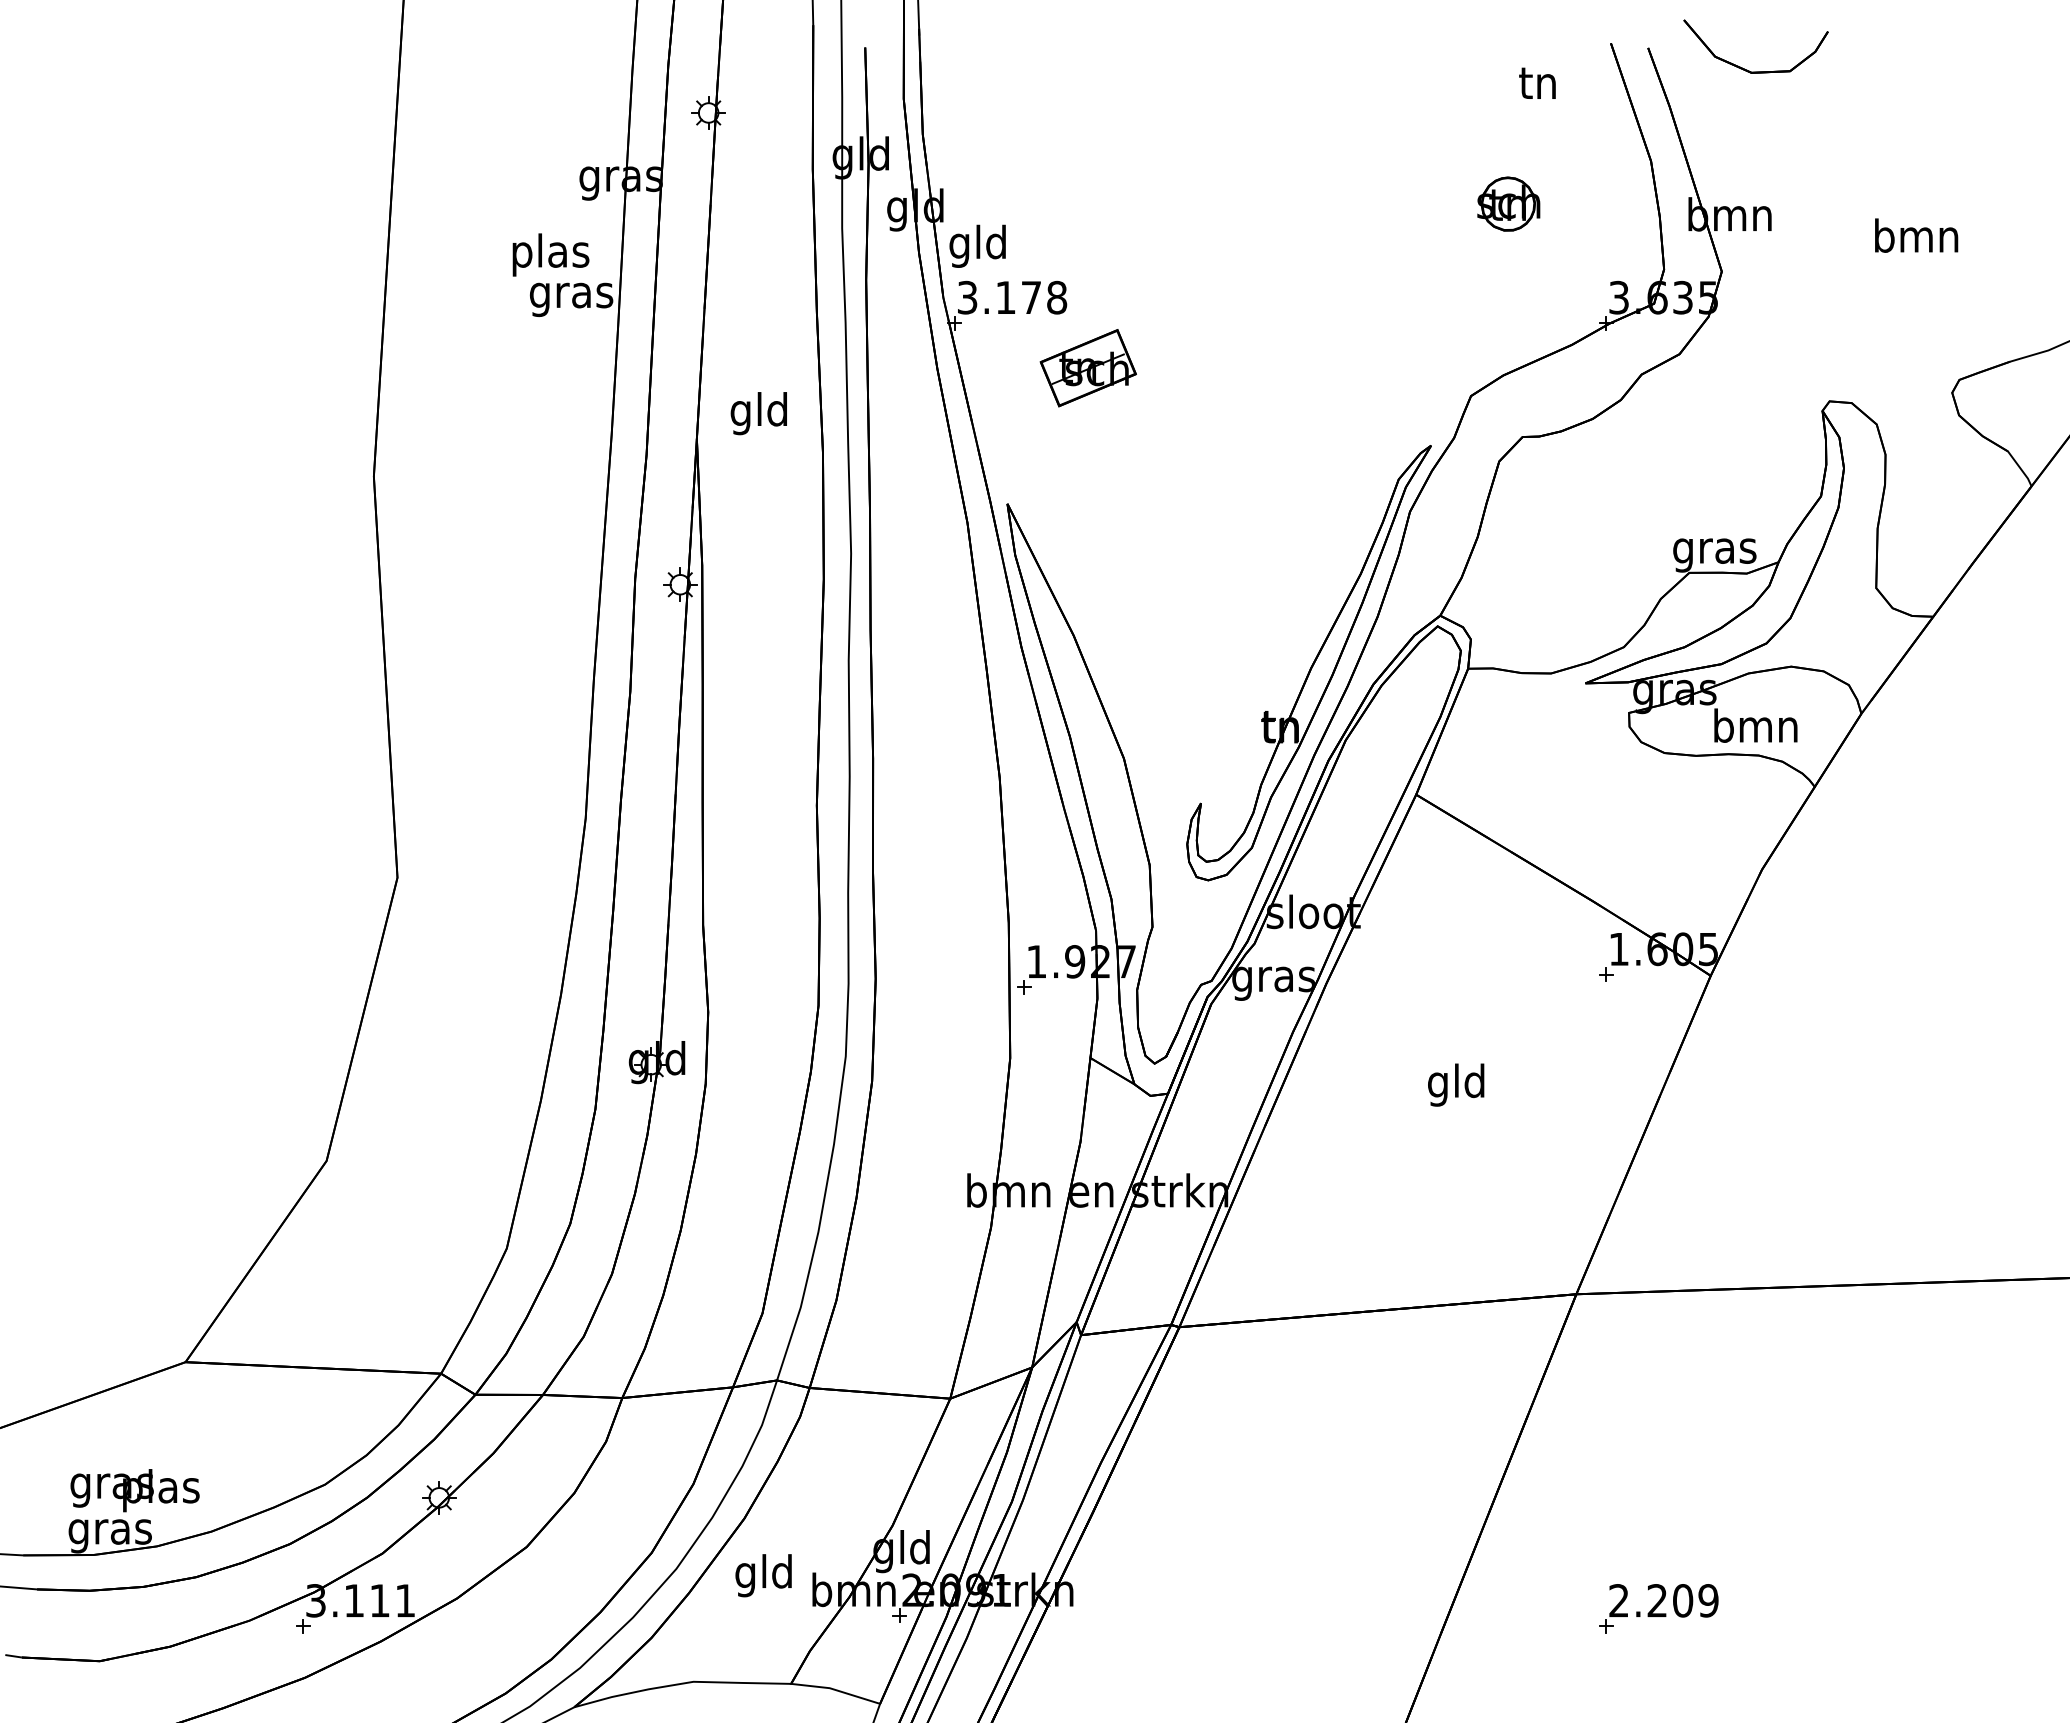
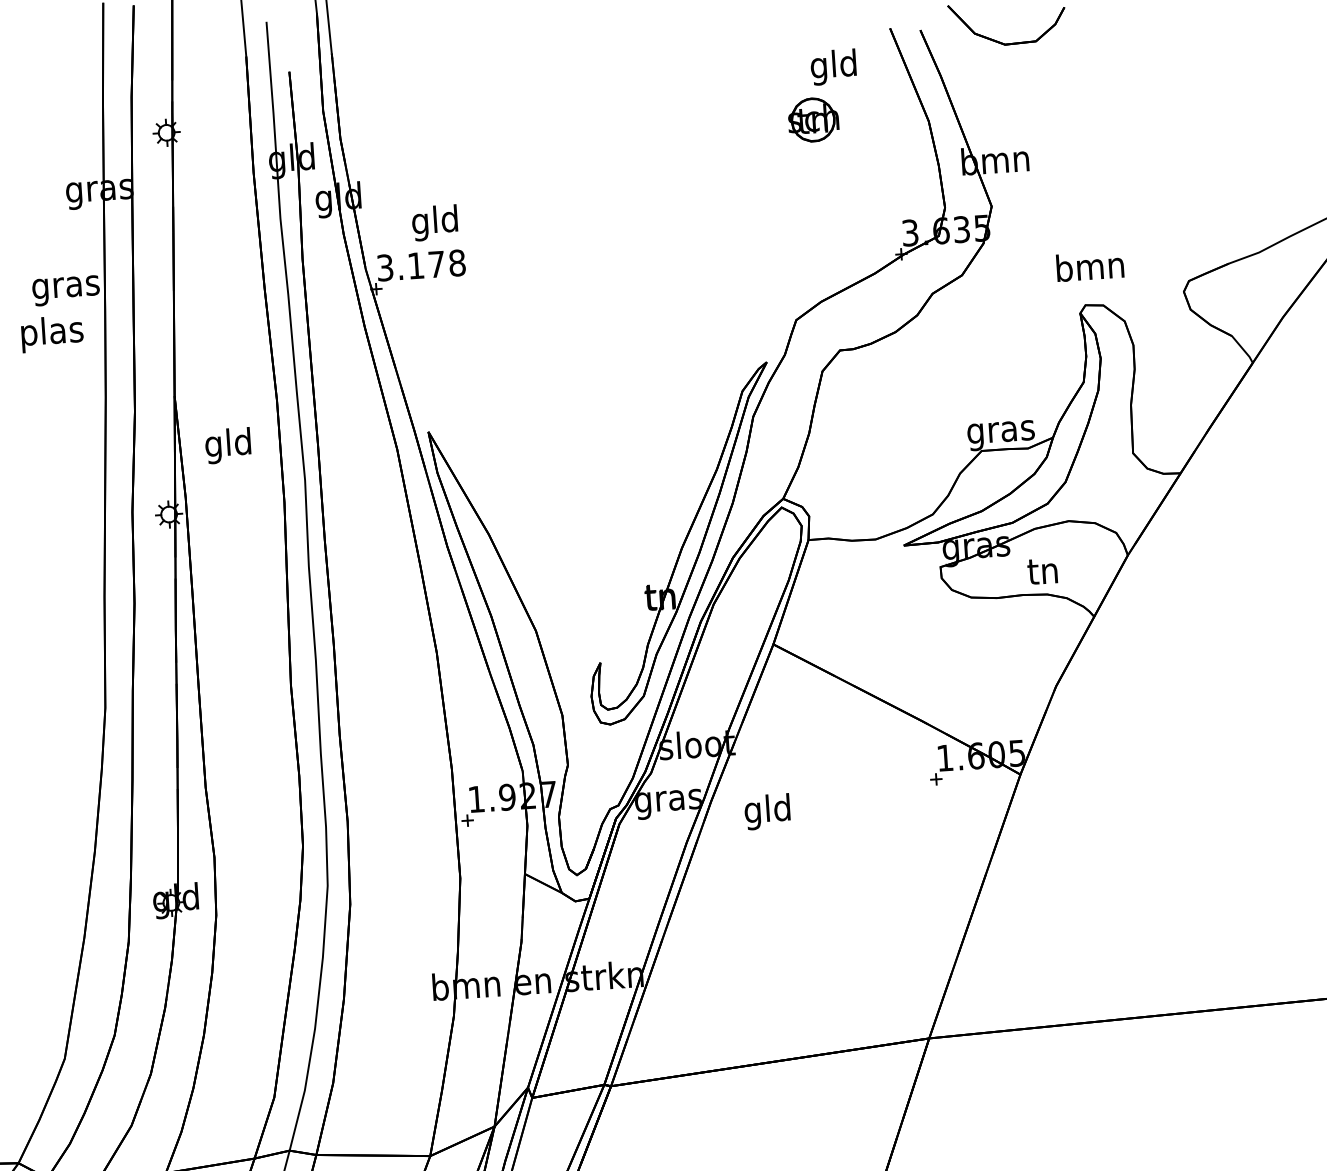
text: (1537, 86) -> (833, 67), tn -> gld
part: (1508, 203) -> (813, 119), moved
text: (1916, 235) -> (1090, 266), moved
text: (977, 245) -> (434, 222), moved
text: (550, 254) -> (51, 333), moved
part: (1087, 368) -> (485, 318), removed
text: (758, 413) -> (227, 445), moved
text: (1755, 725) -> (1043, 570), bmn -> tn
text: (1456, 1084) -> (767, 811), moved

